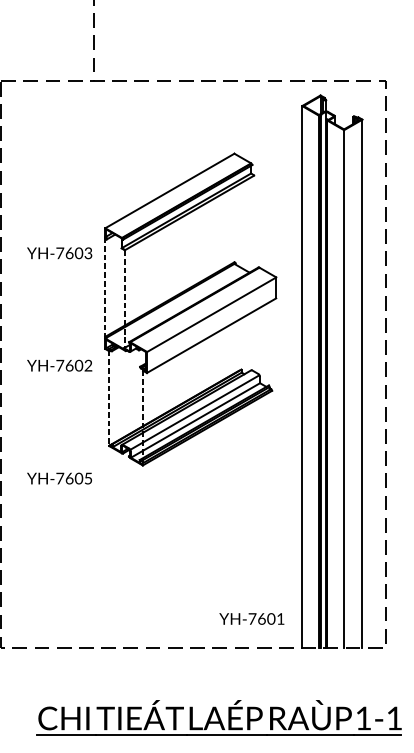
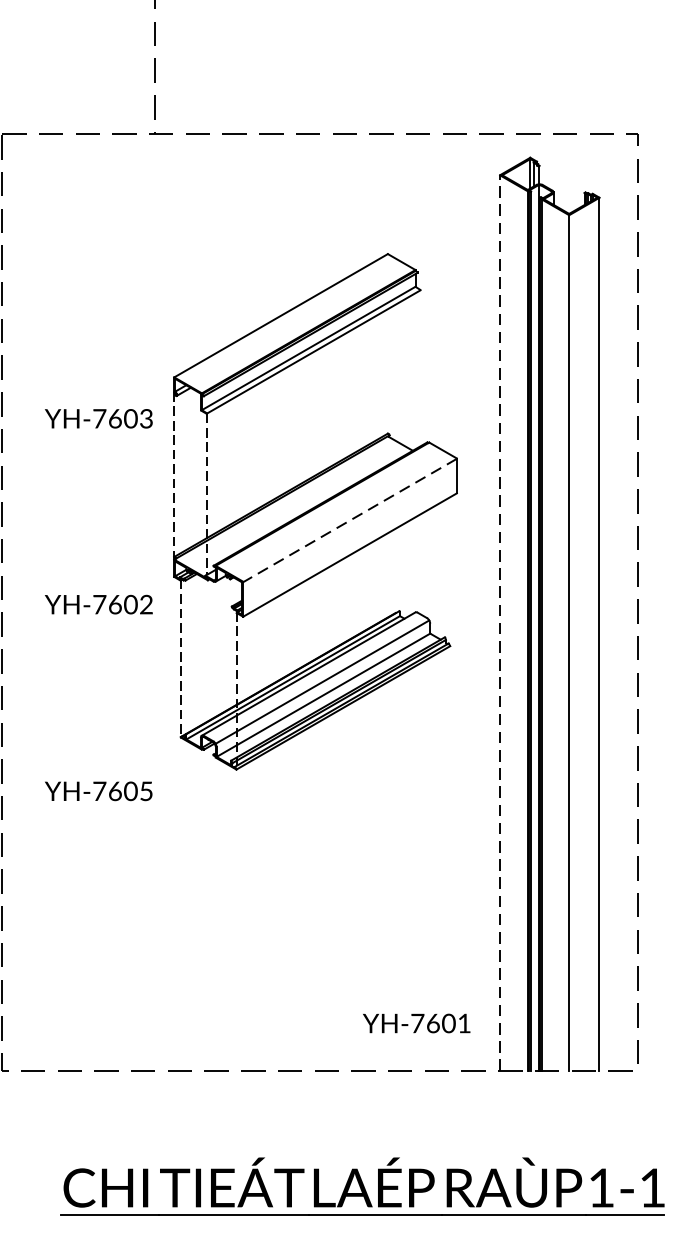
line: (211, 314) -> (349, 519), solid -> dashed
line: (302, 376) -> (500, 622), solid -> dashed

